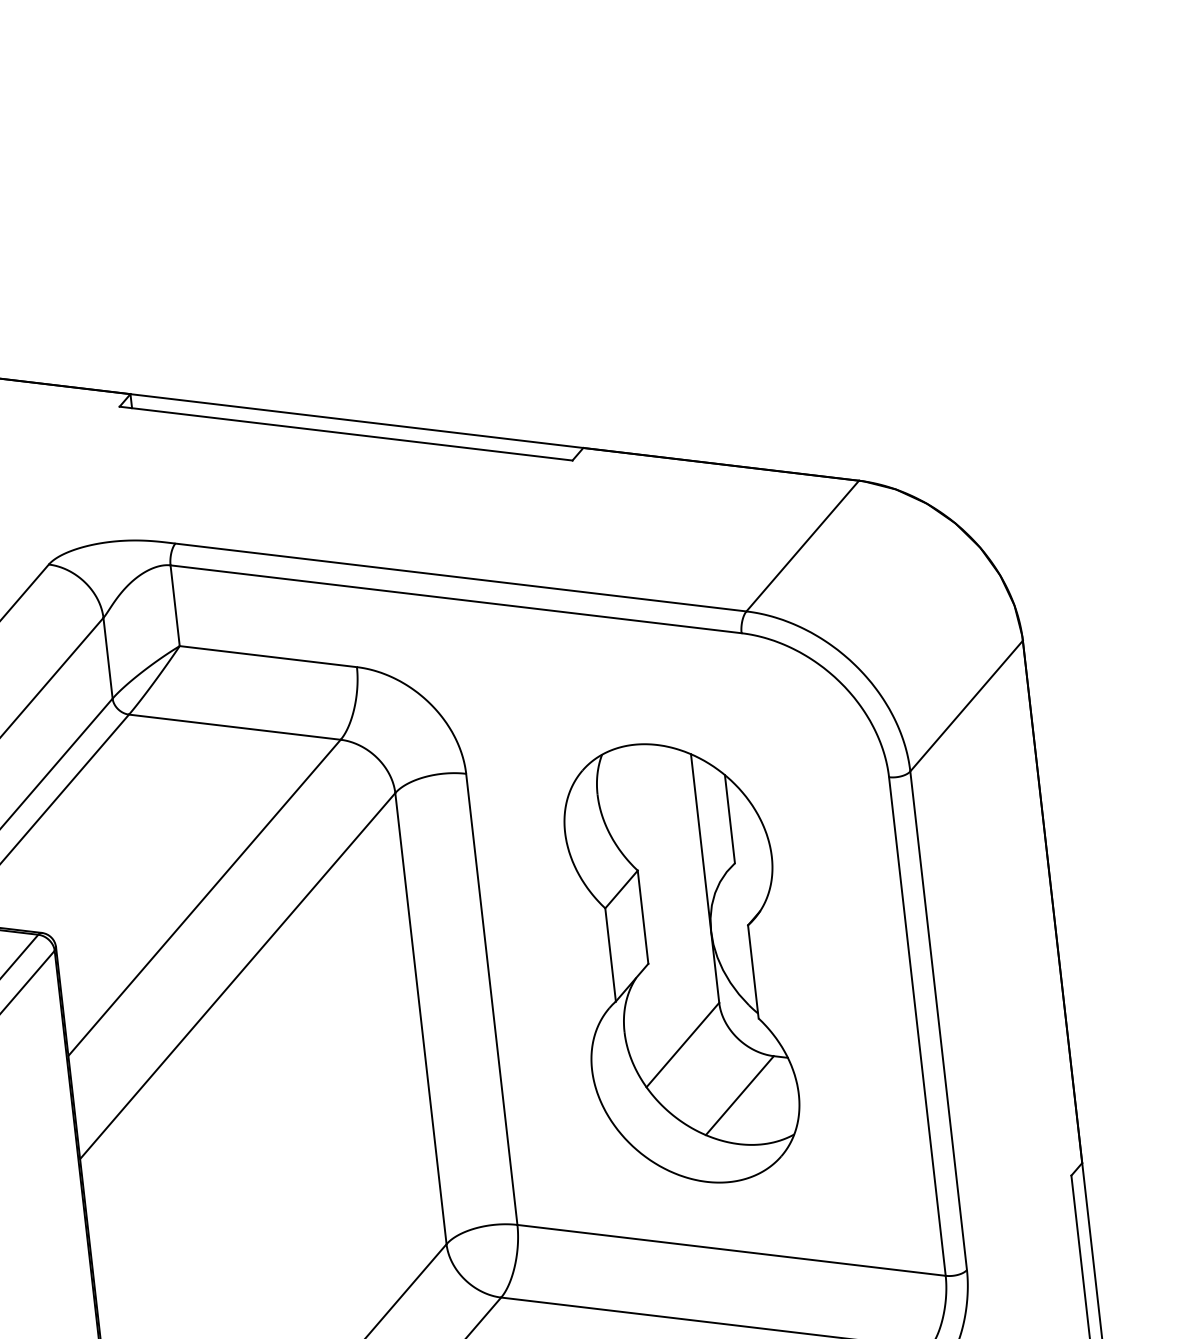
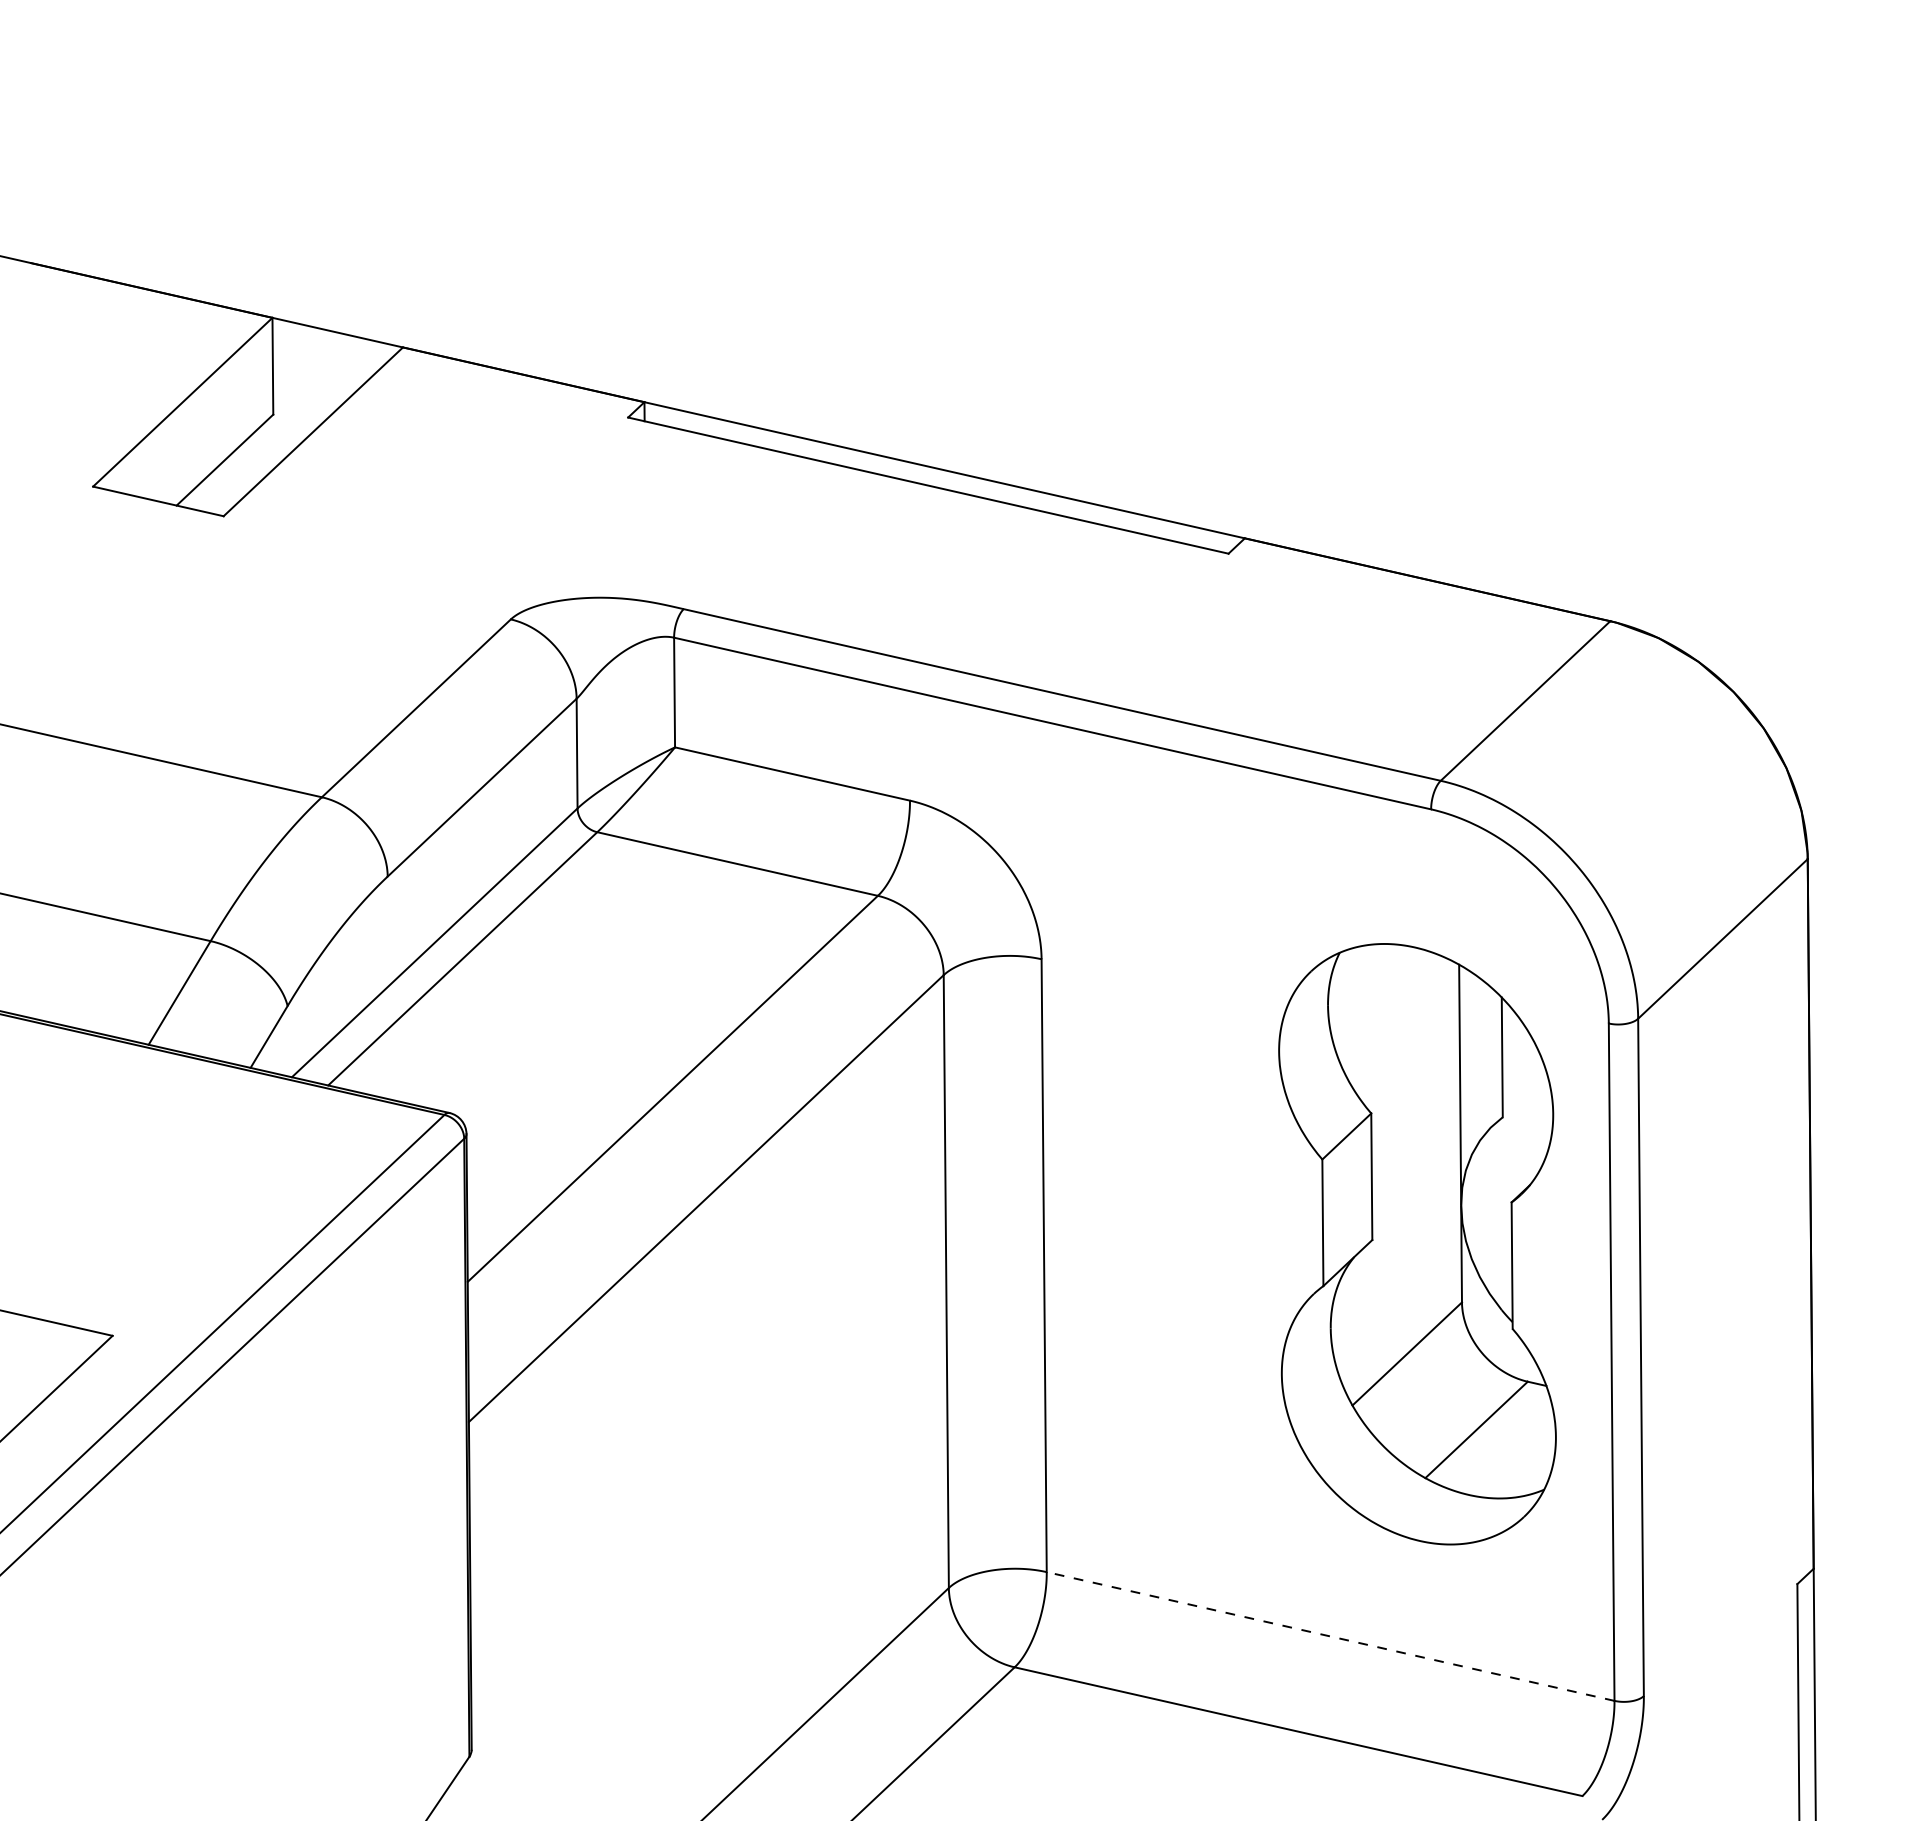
part: (681, 963) -> (1417, 1244), moved
line: (731, 1250) -> (1330, 1636), solid -> dashed

